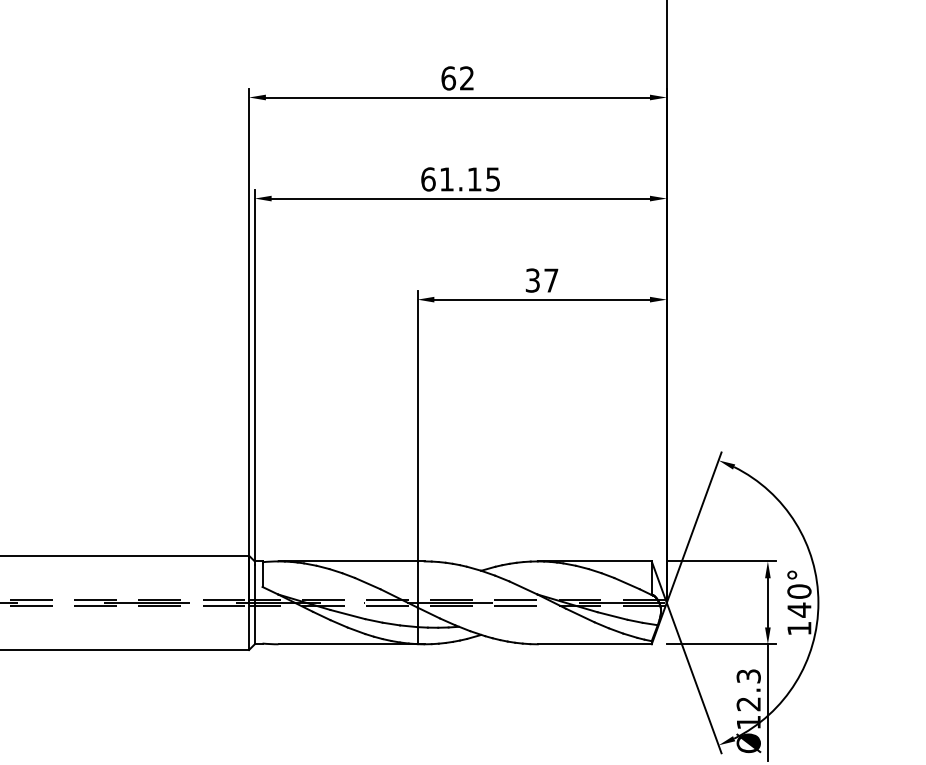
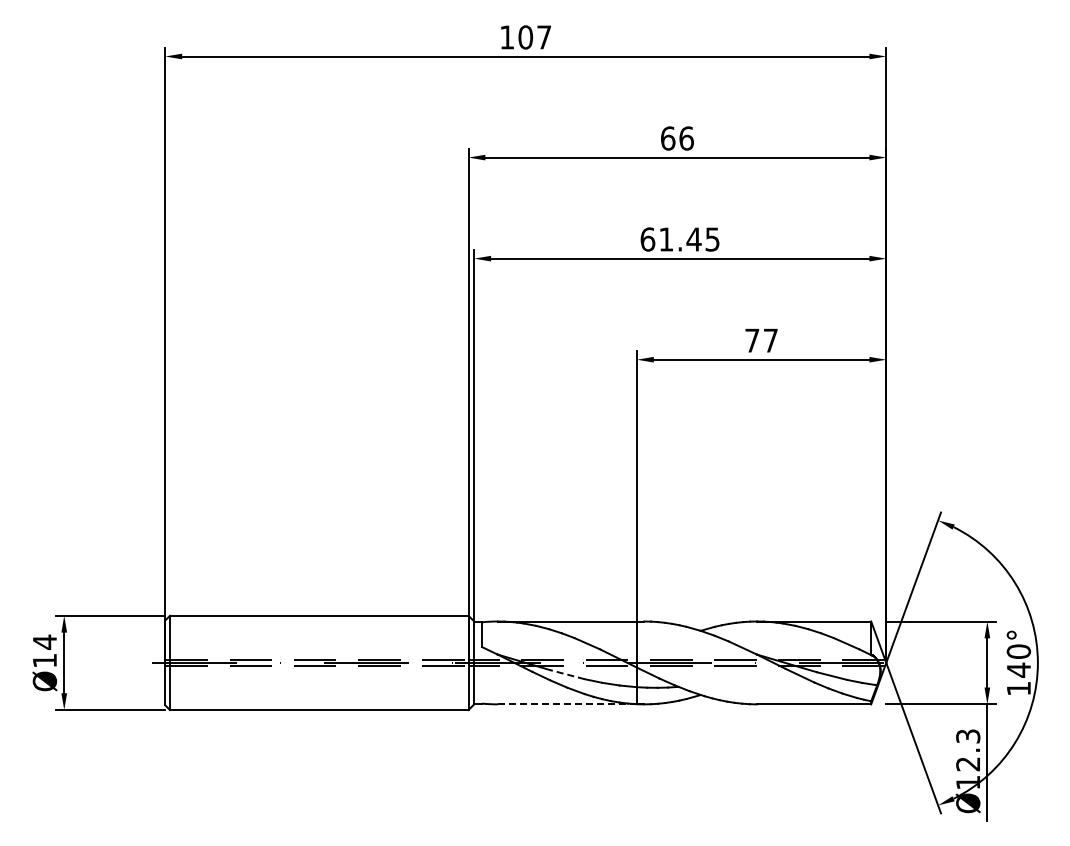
text: (467, 78) -> (686, 138), 62 -> 66
text: (474, 179) -> (693, 239), 61.15 -> 61.45
text: (533, 280) -> (752, 340), 37 -> 77
line: (347, 614) -> (566, 674), solid -> dashed
line: (348, 644) -> (567, 704), solid -> dashed

